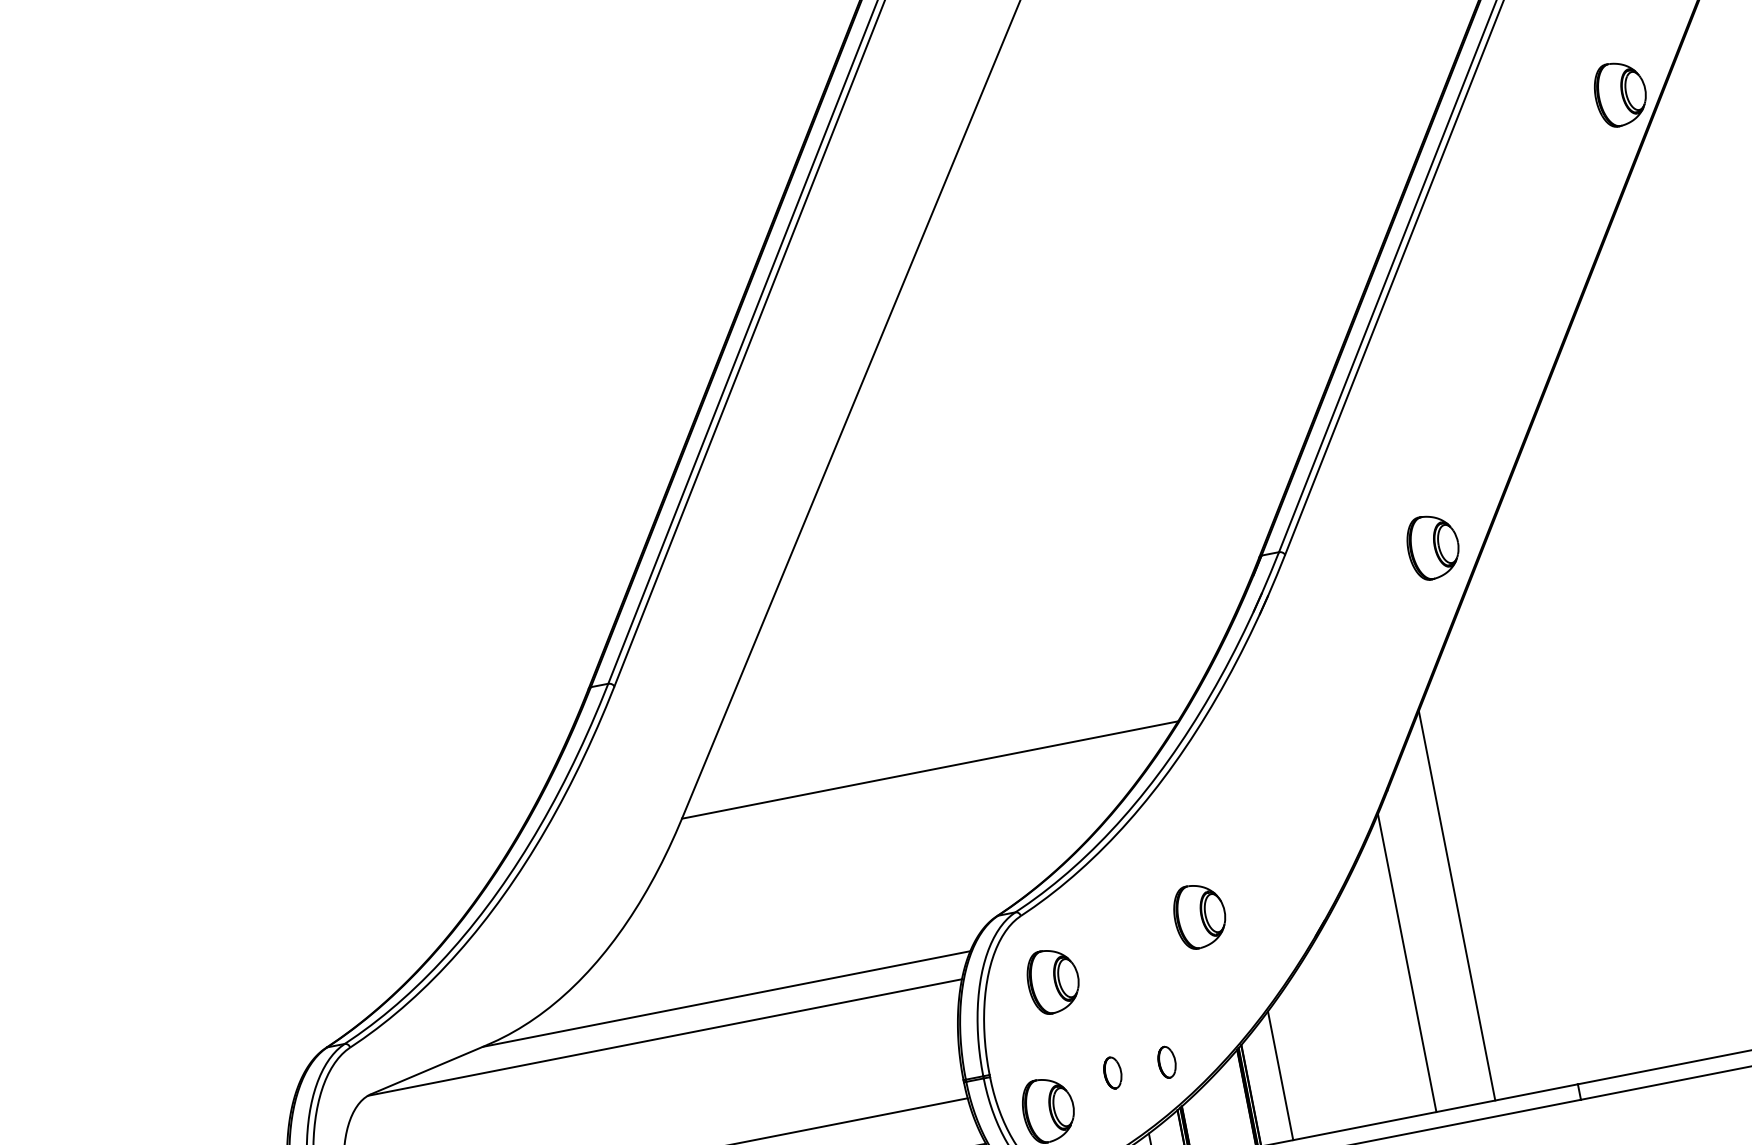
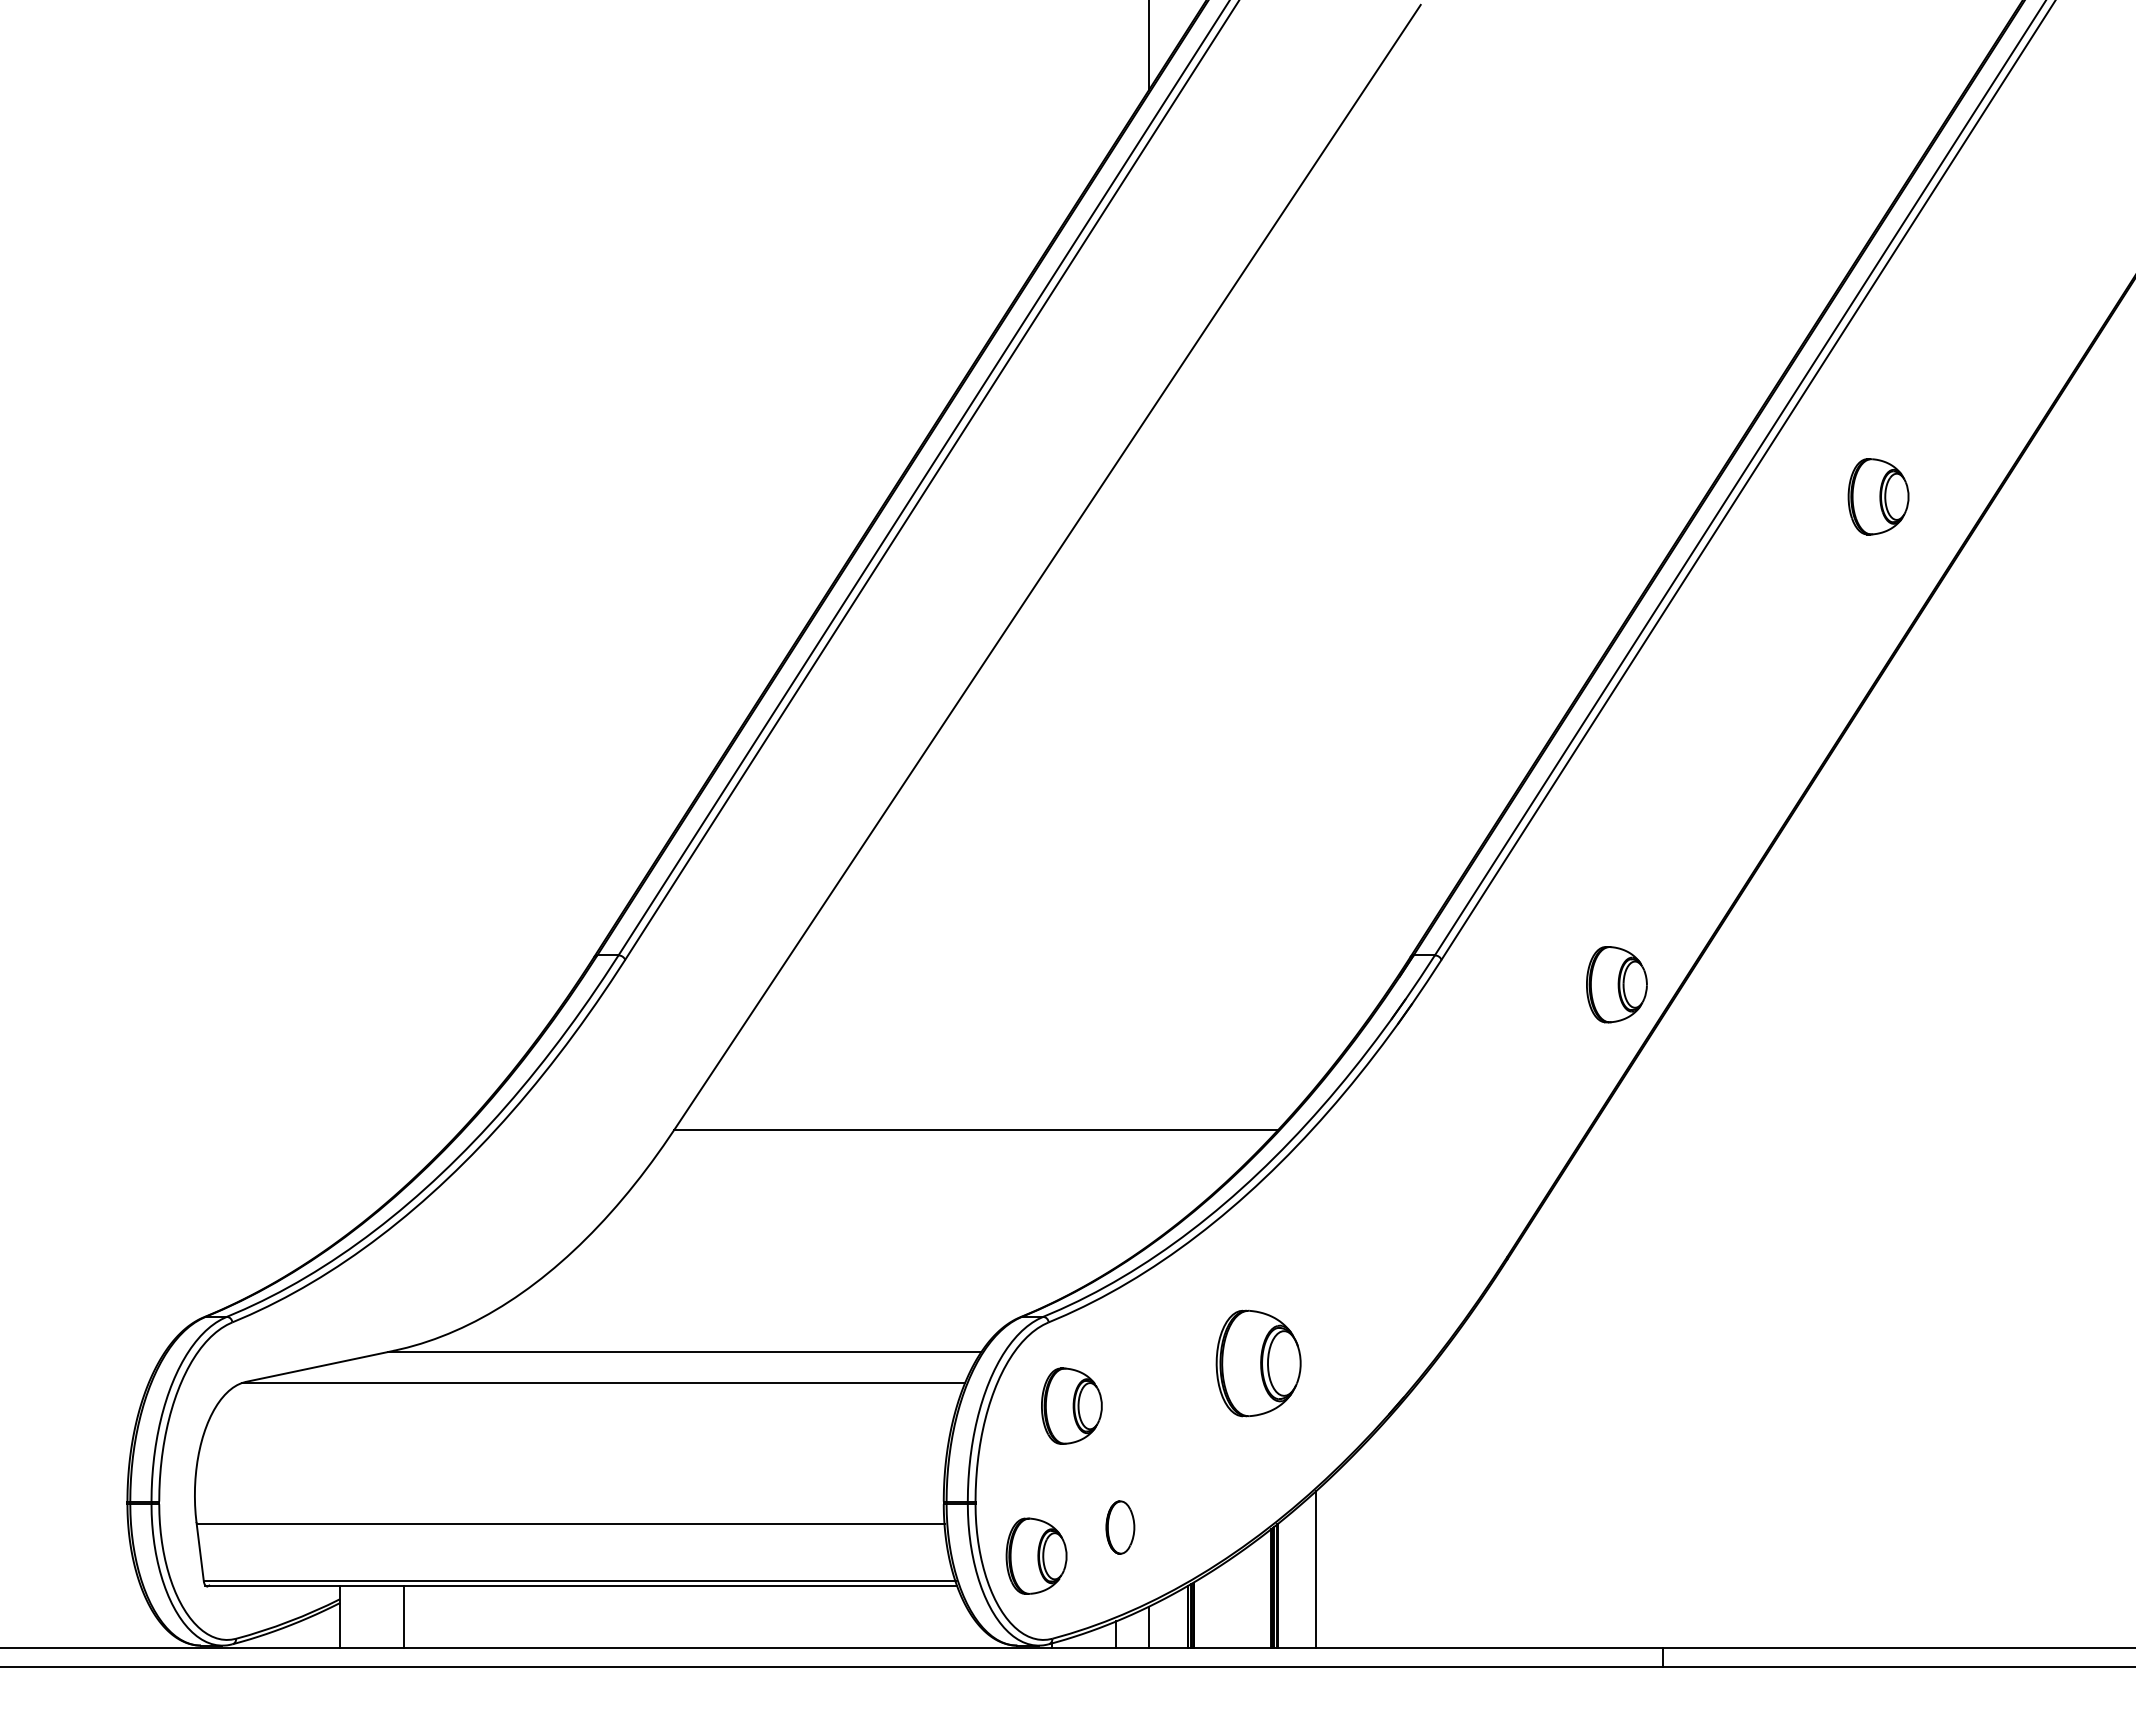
part: (1620, 93) -> (1878, 496), moved
line: (1457, 905) -> (1562, 1410), removed
part: (1199, 915) -> (1258, 1363), size x1.4
line: (1407, 963) -> (1490, 1466), removed
part: (1167, 1062) -> (1186, 1527), removed
part: (1112, 1072) -> (1120, 1527), size x1.4

